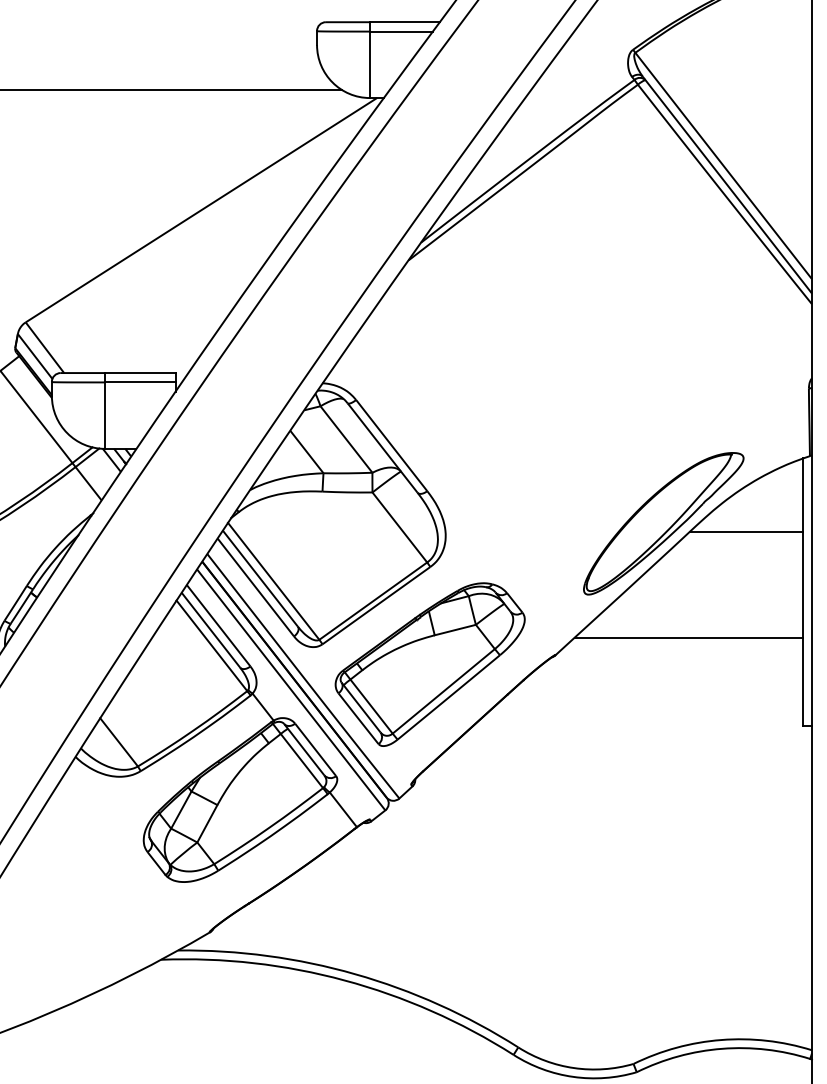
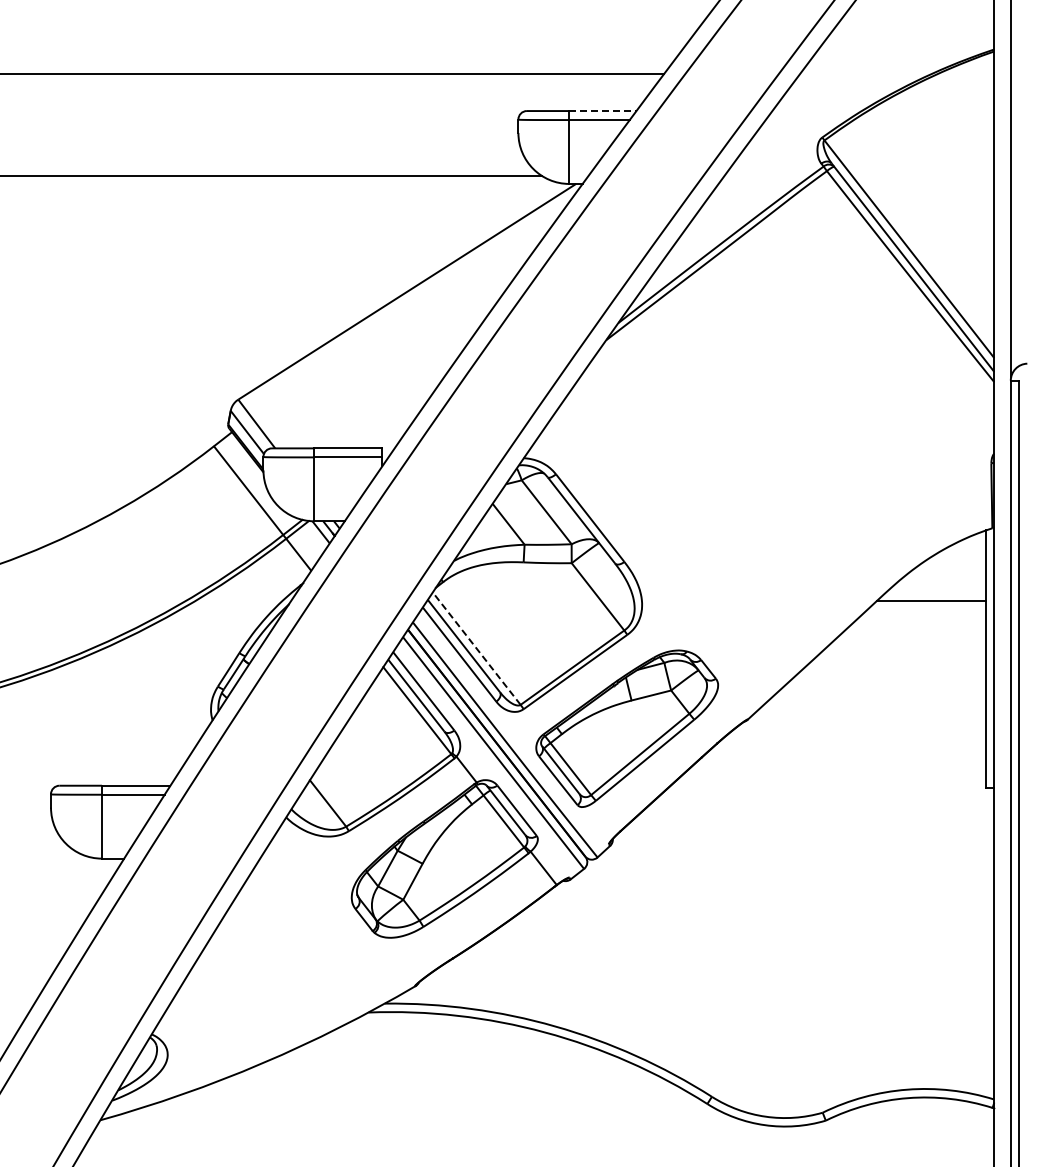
line: (404, 22) -> (602, 111), solid -> dashed
part: (663, 523) -> (851, 593), removed
line: (273, 581) -> (476, 648), solid -> dashed
line: (688, 637) -> (875, 702), removed

